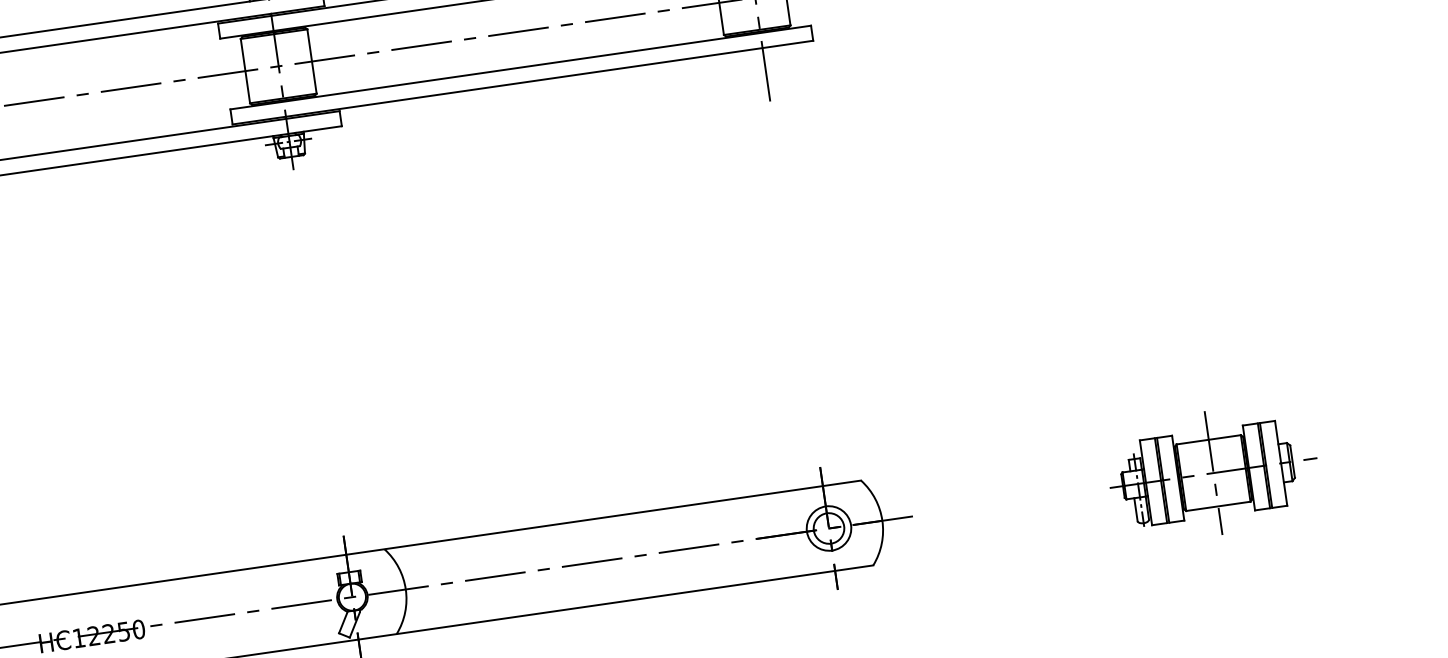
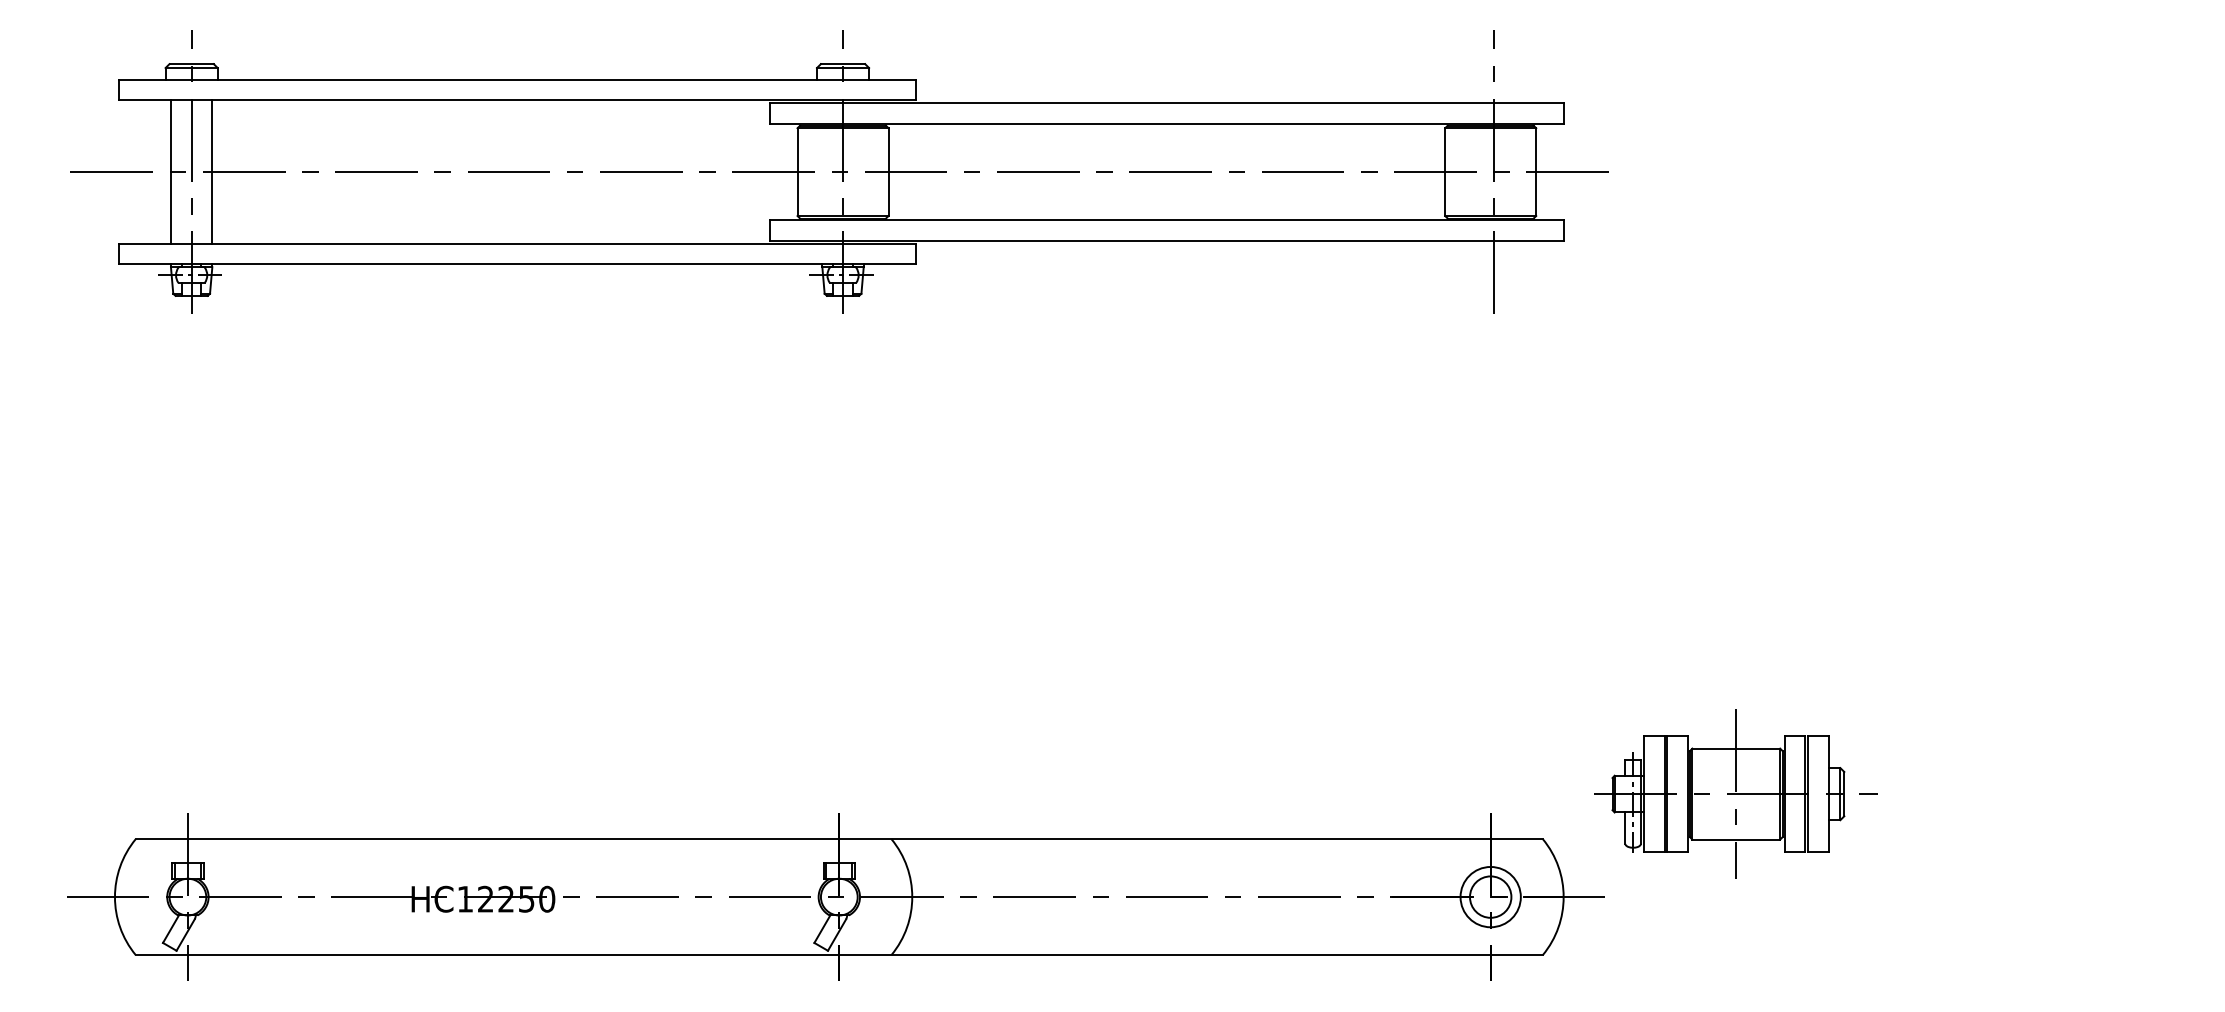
part: (1212, 472) -> (1735, 793), moved

